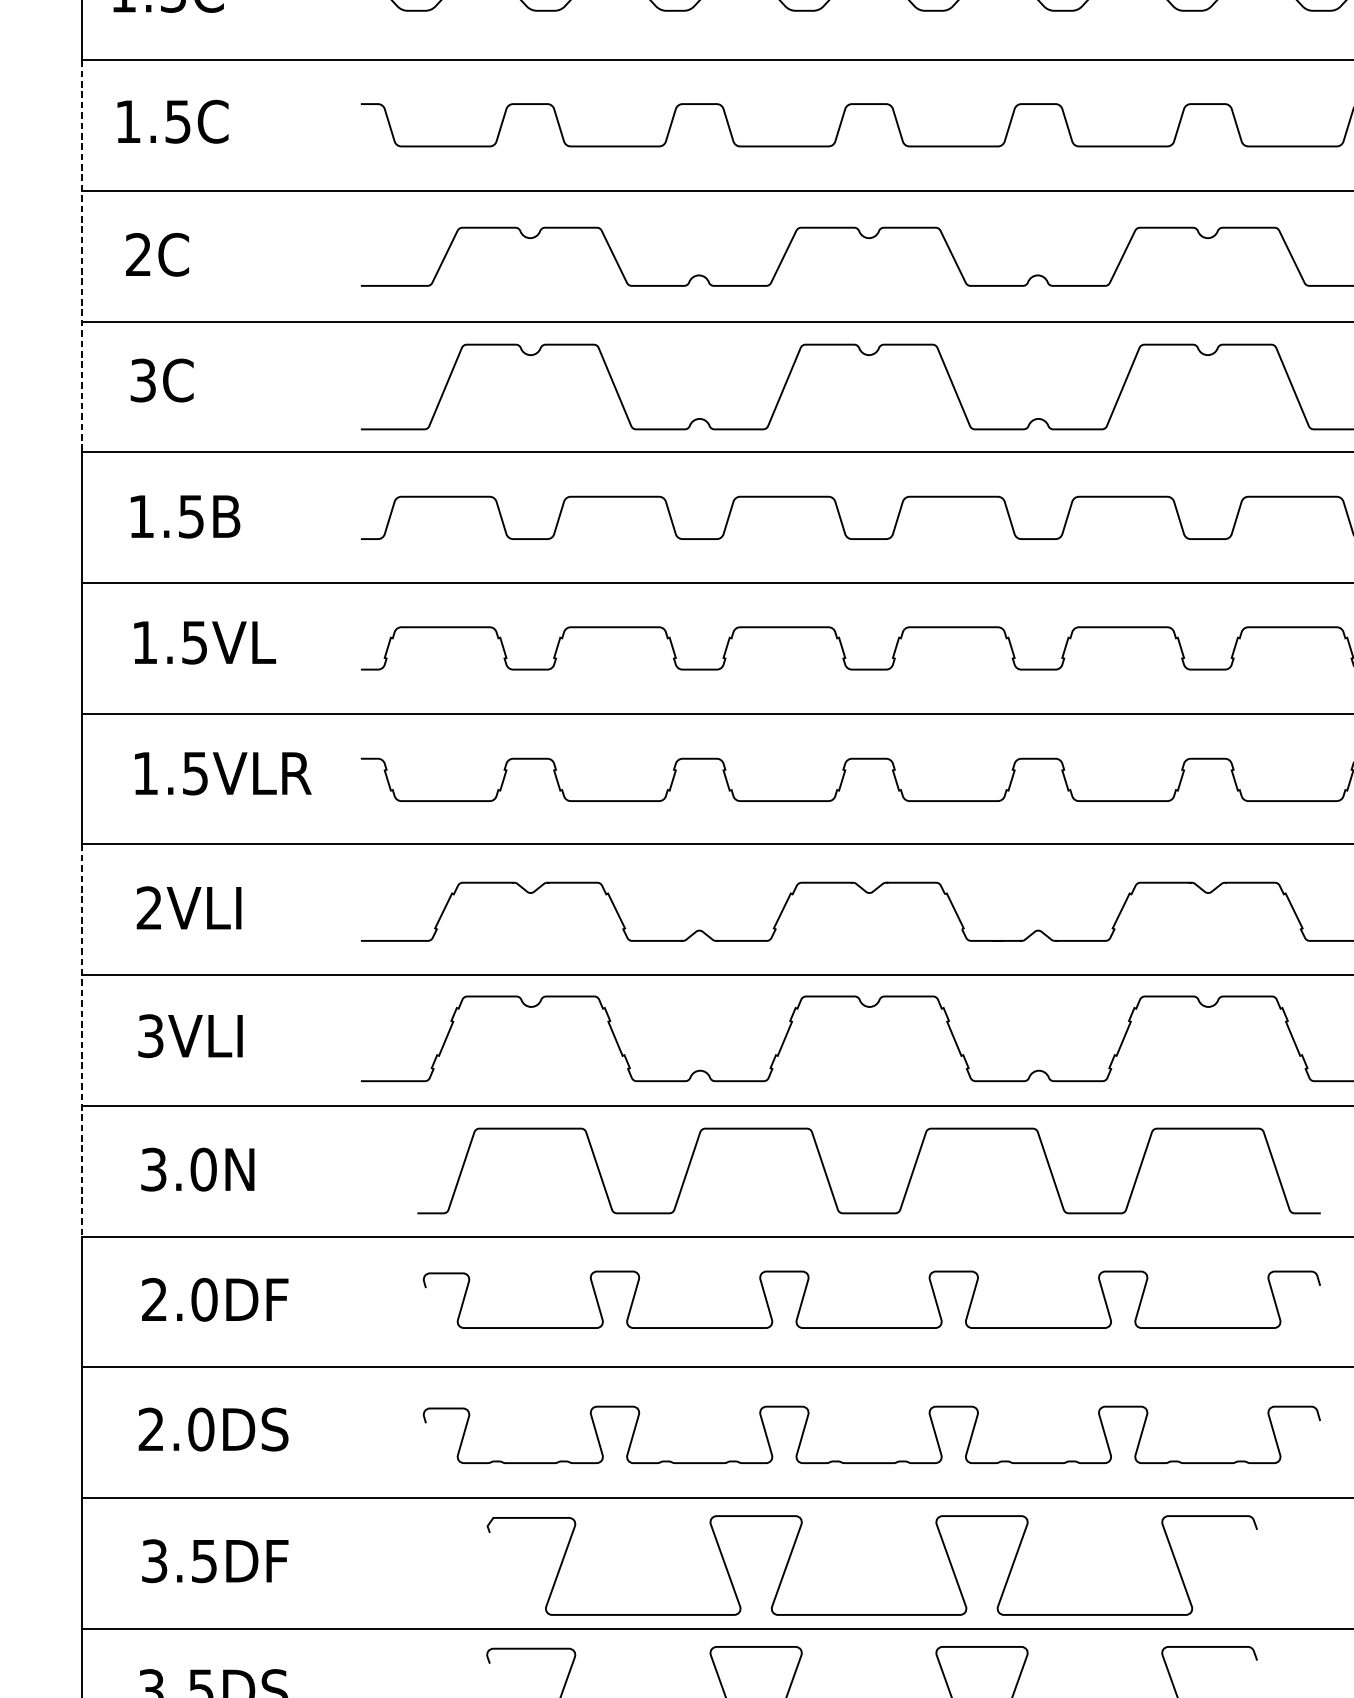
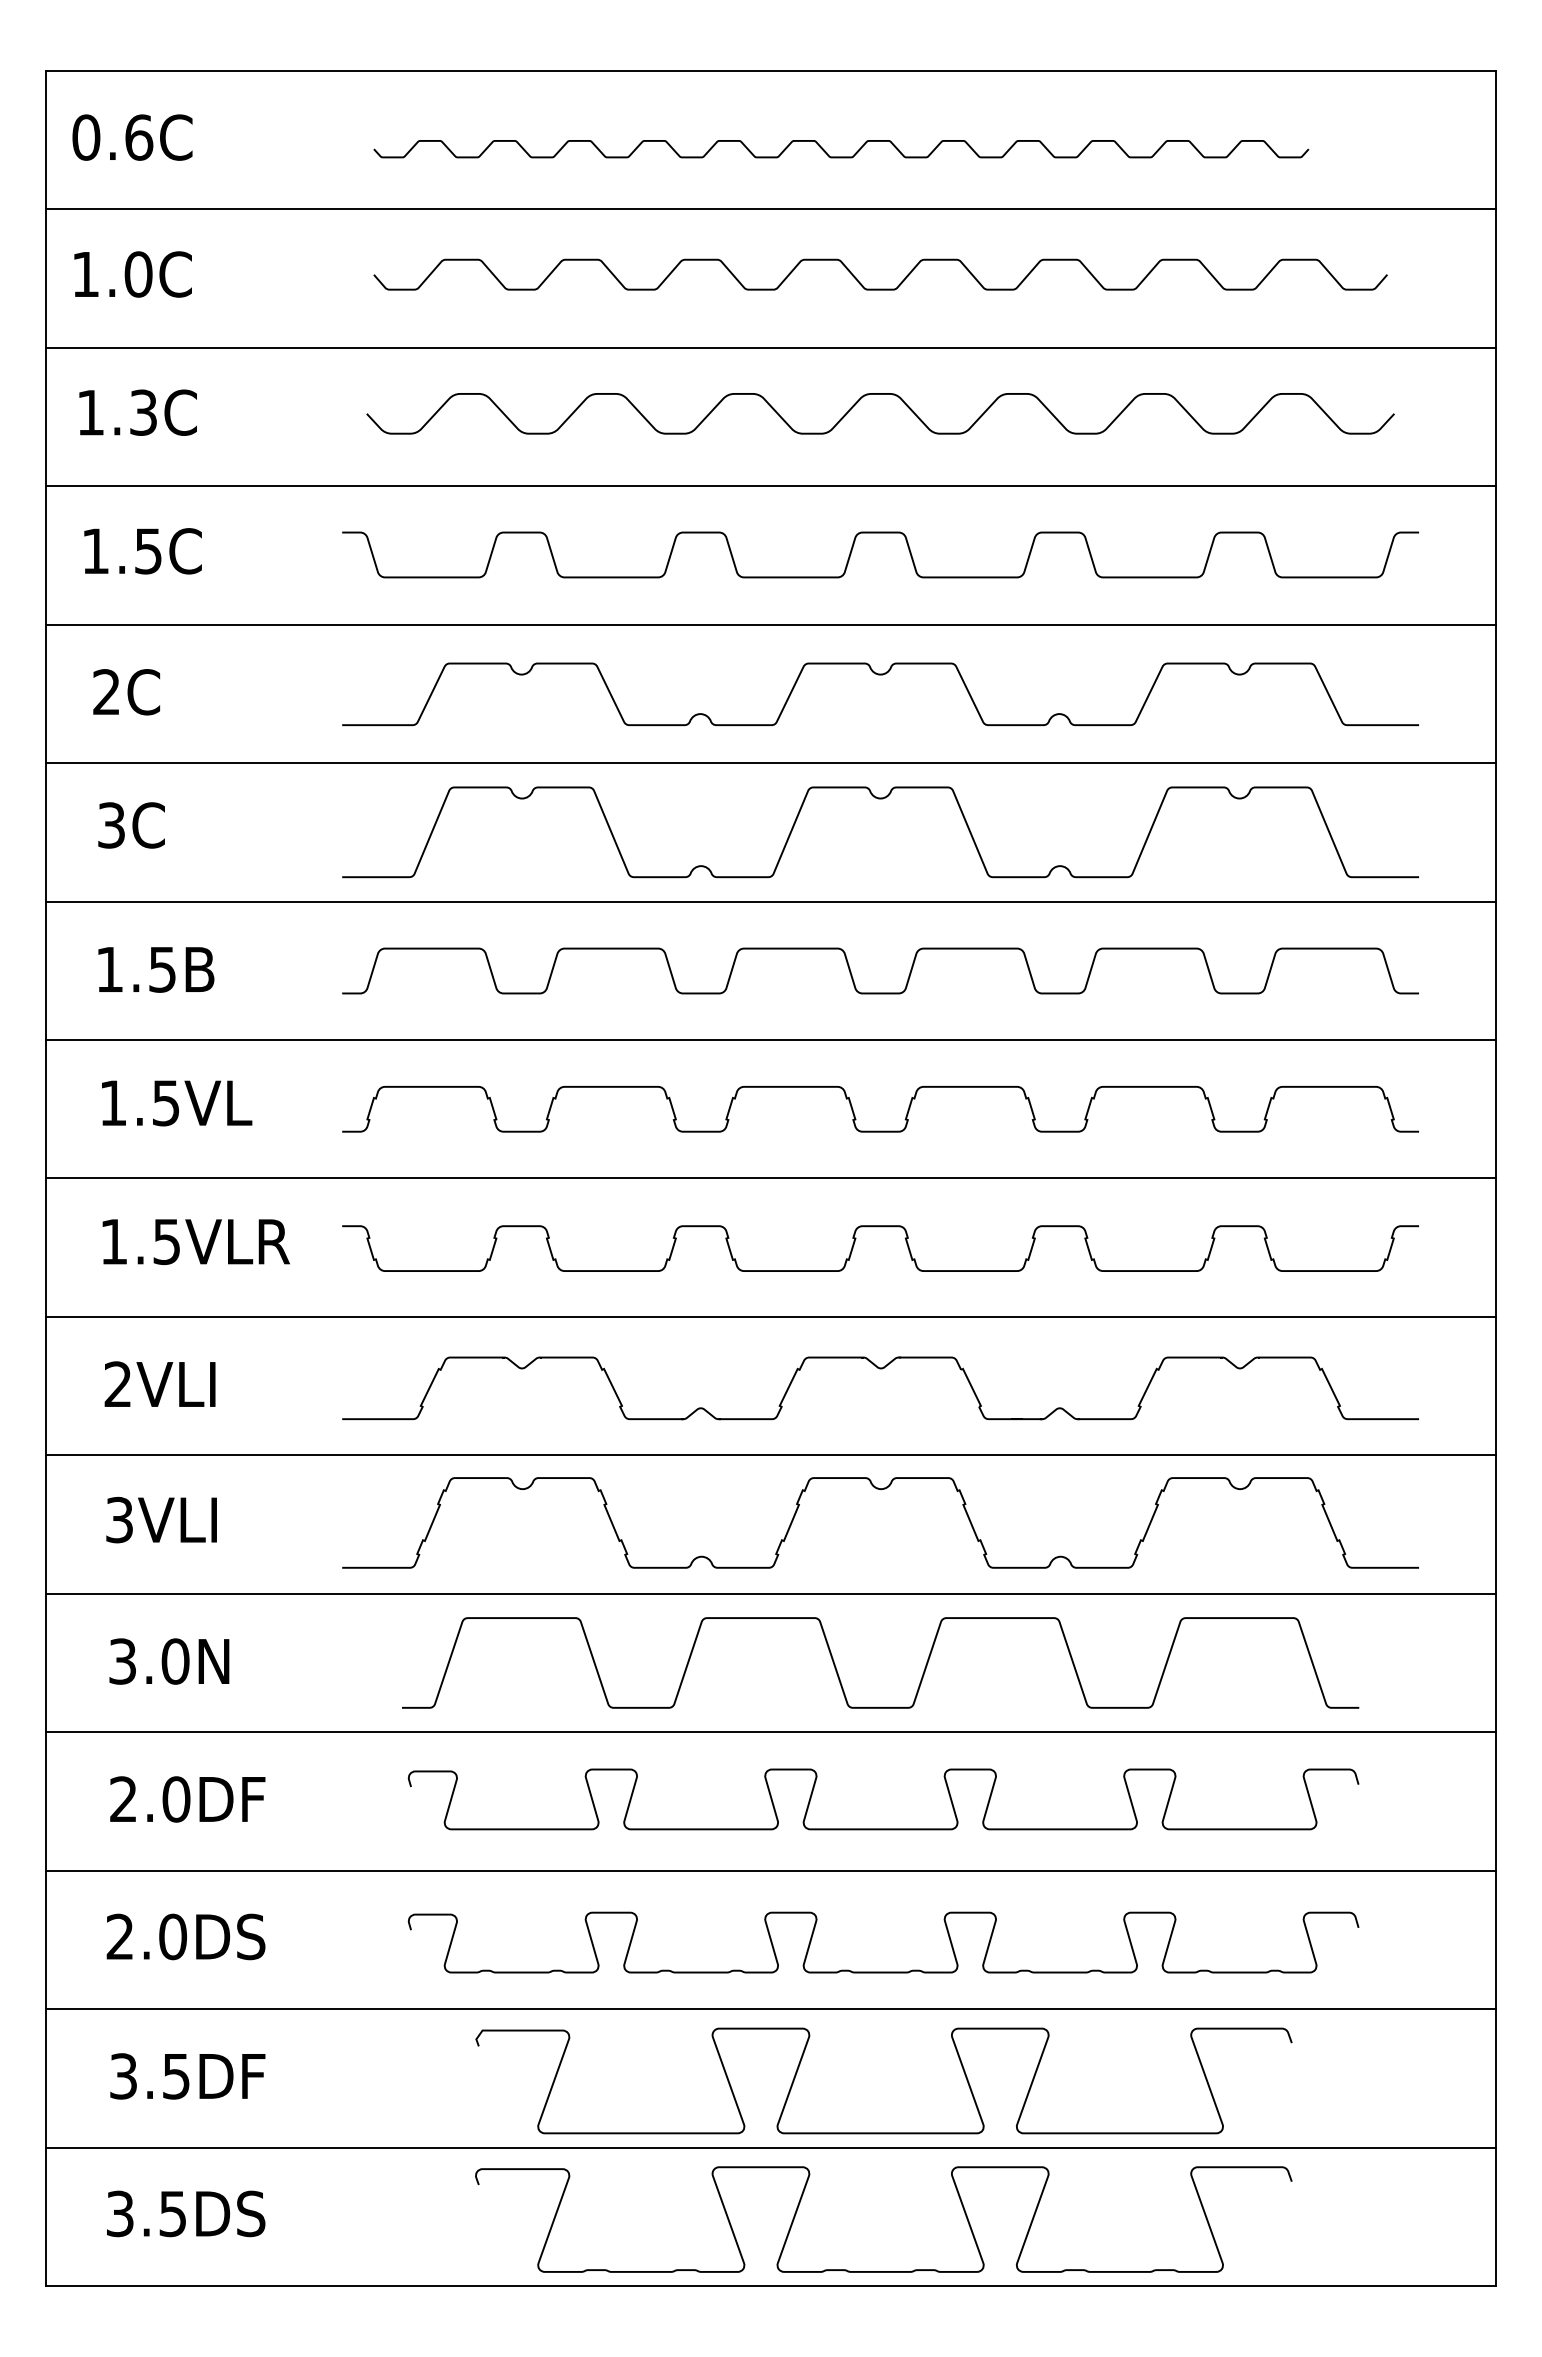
line: (81, 256) -> (46, 693), dashed -> solid
line: (81, 1040) -> (46, 1524), dashed -> solid

